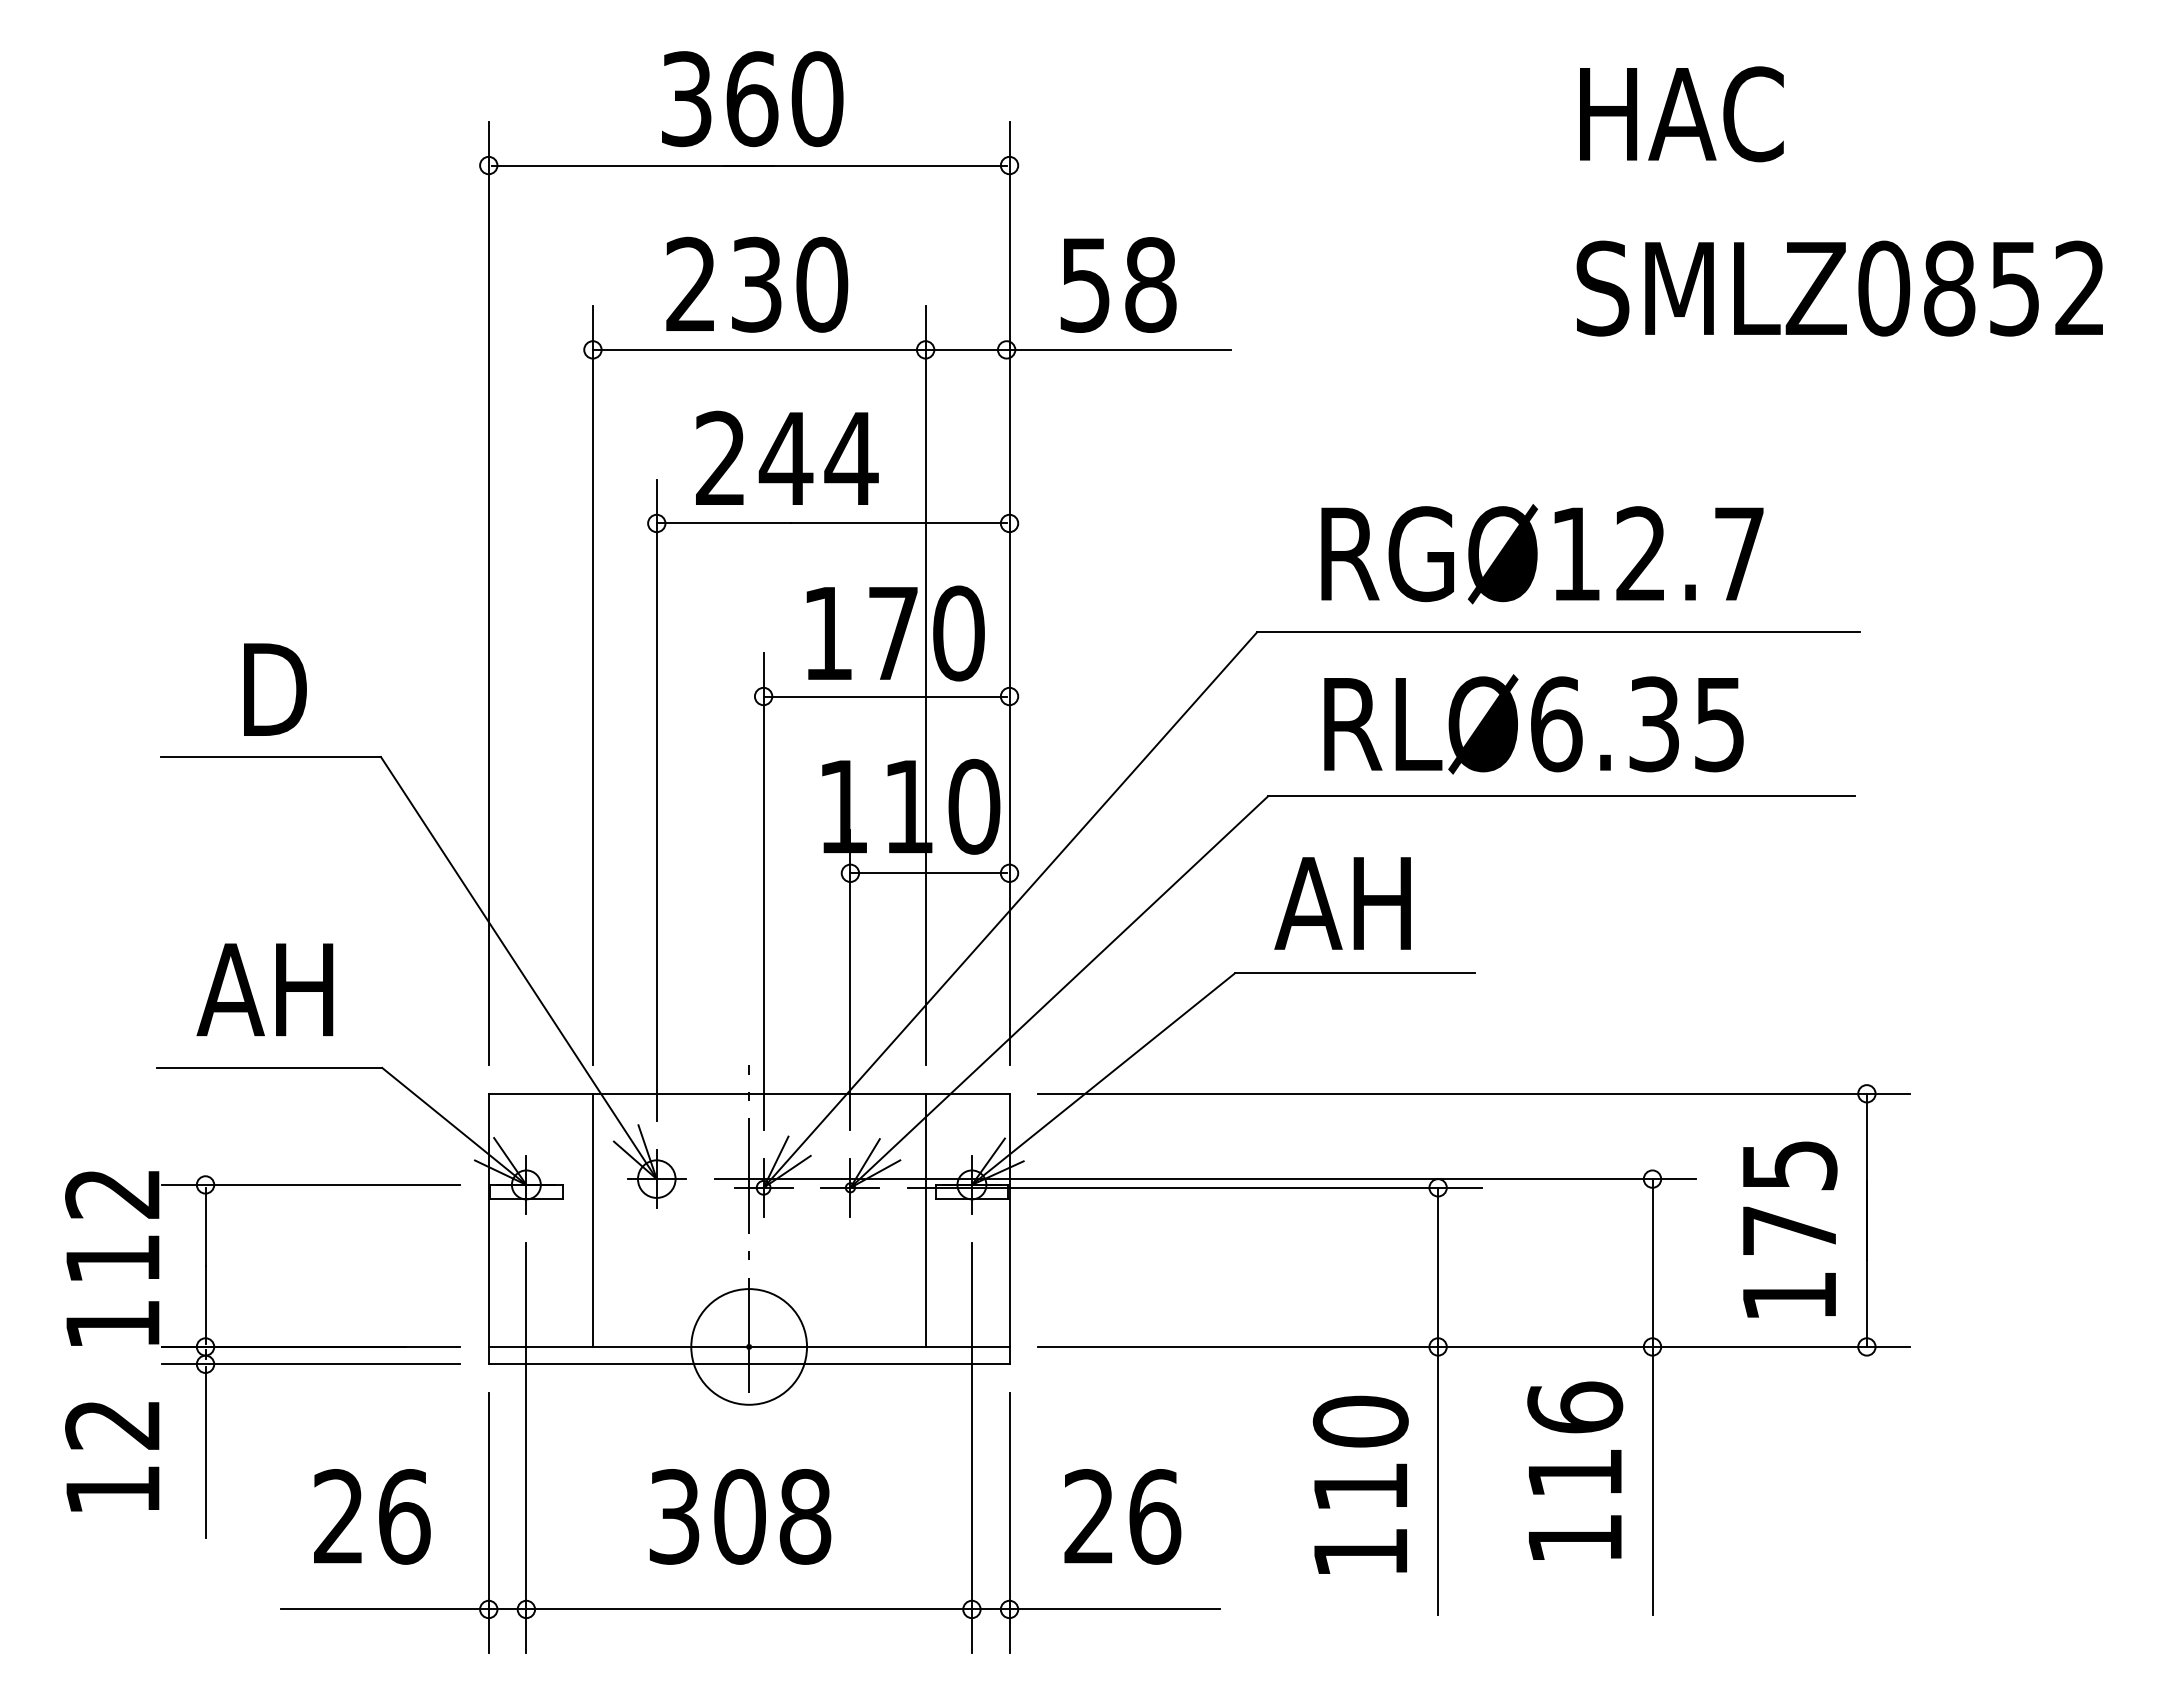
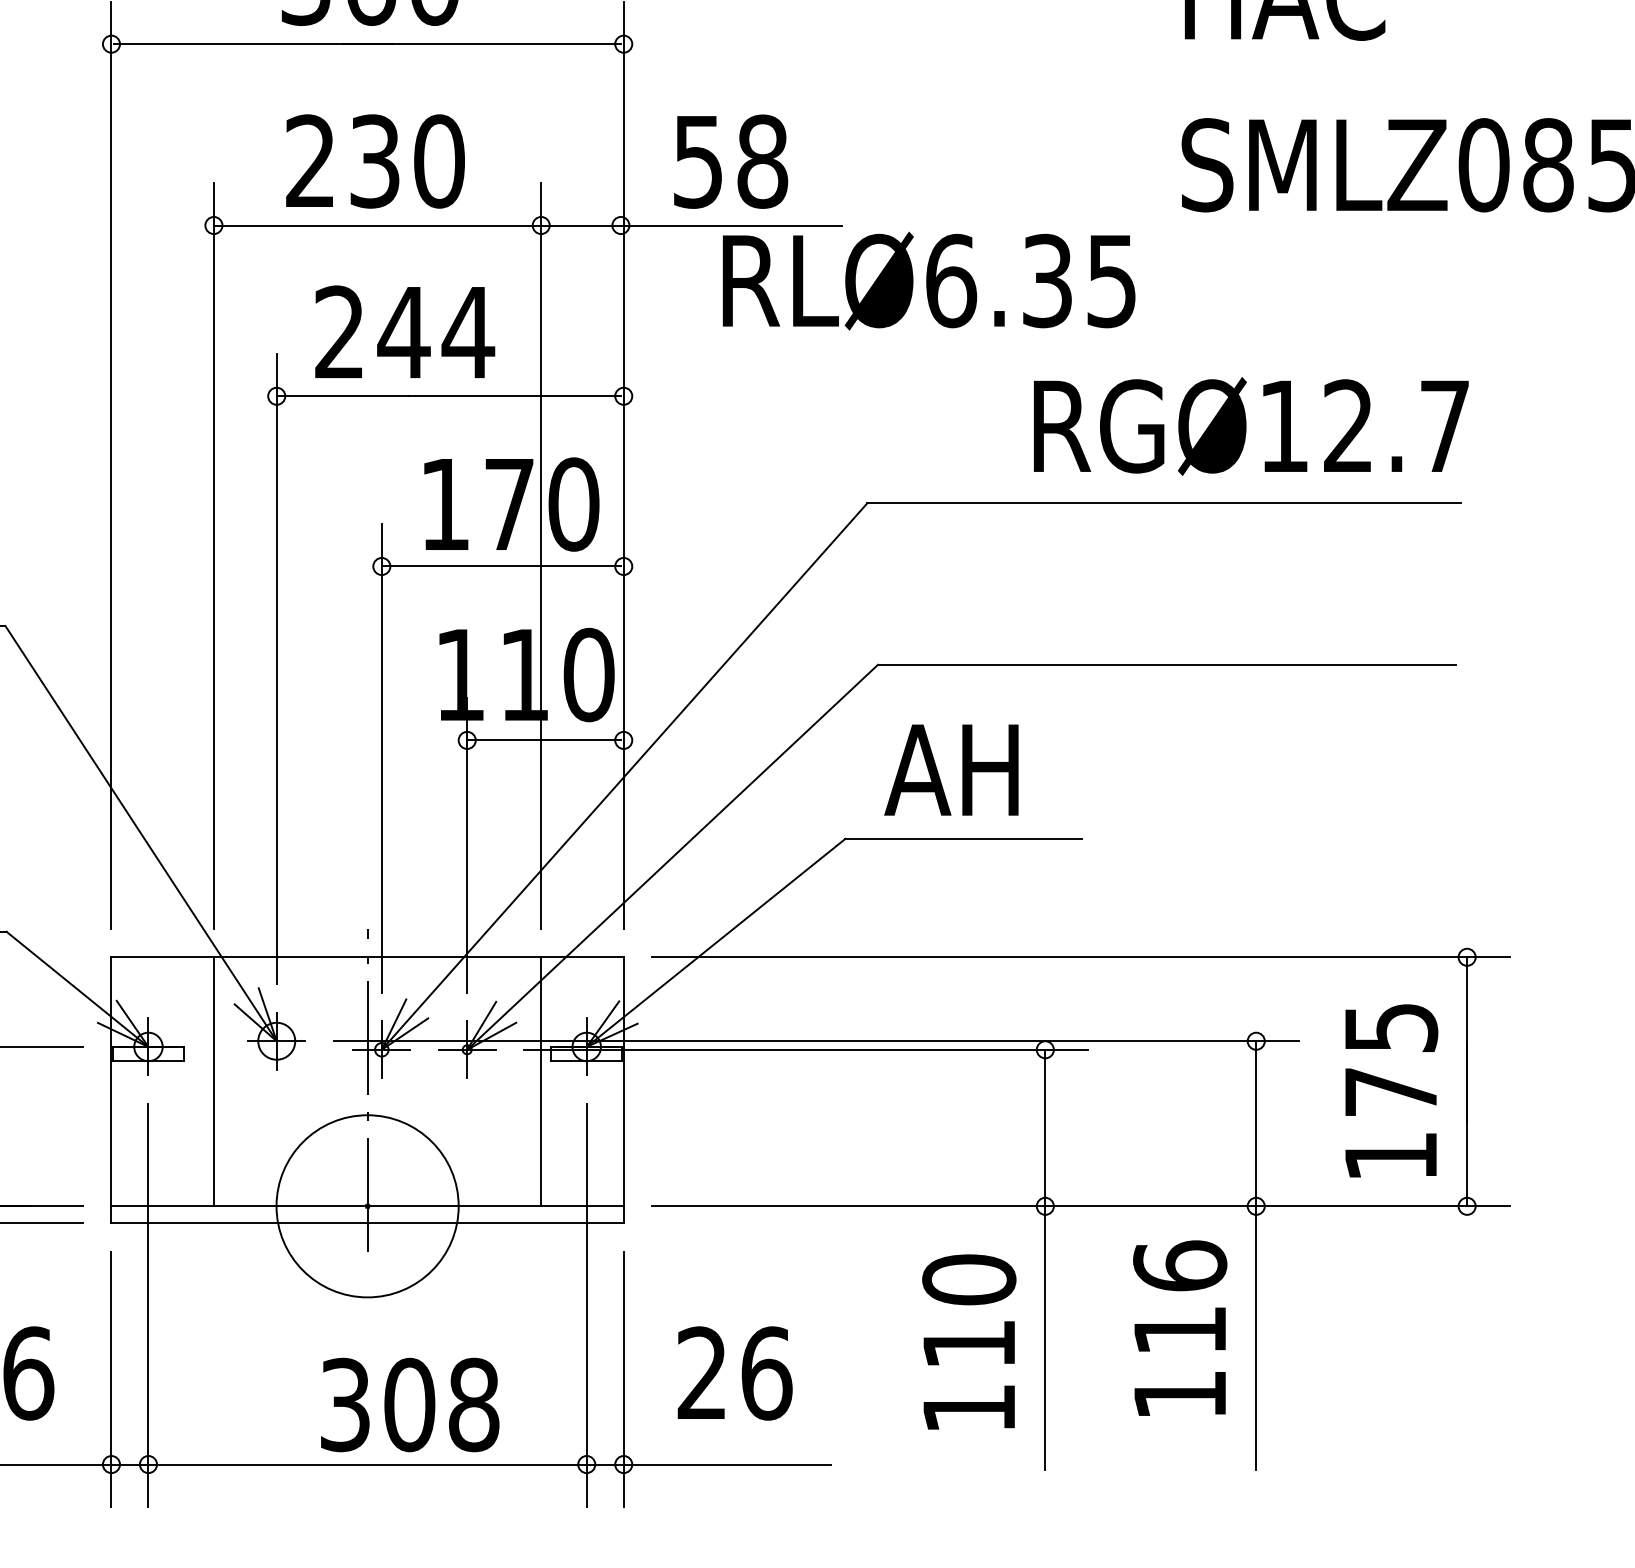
text: (1542, 554) -> (1251, 426), moved
text: (1533, 724) -> (928, 281), moved
circle: (749, 1346) -> (367, 1205), size x1.6
text: (740, 1516) -> (410, 1404), moved

